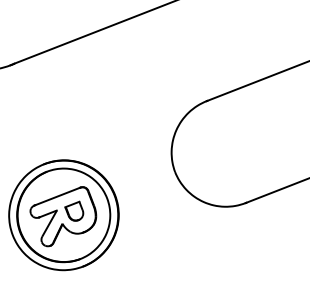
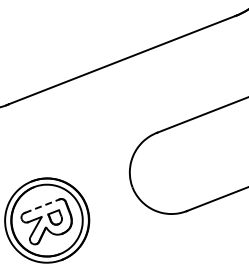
line: (57, 196) -> (42, 206), solid -> dashed

